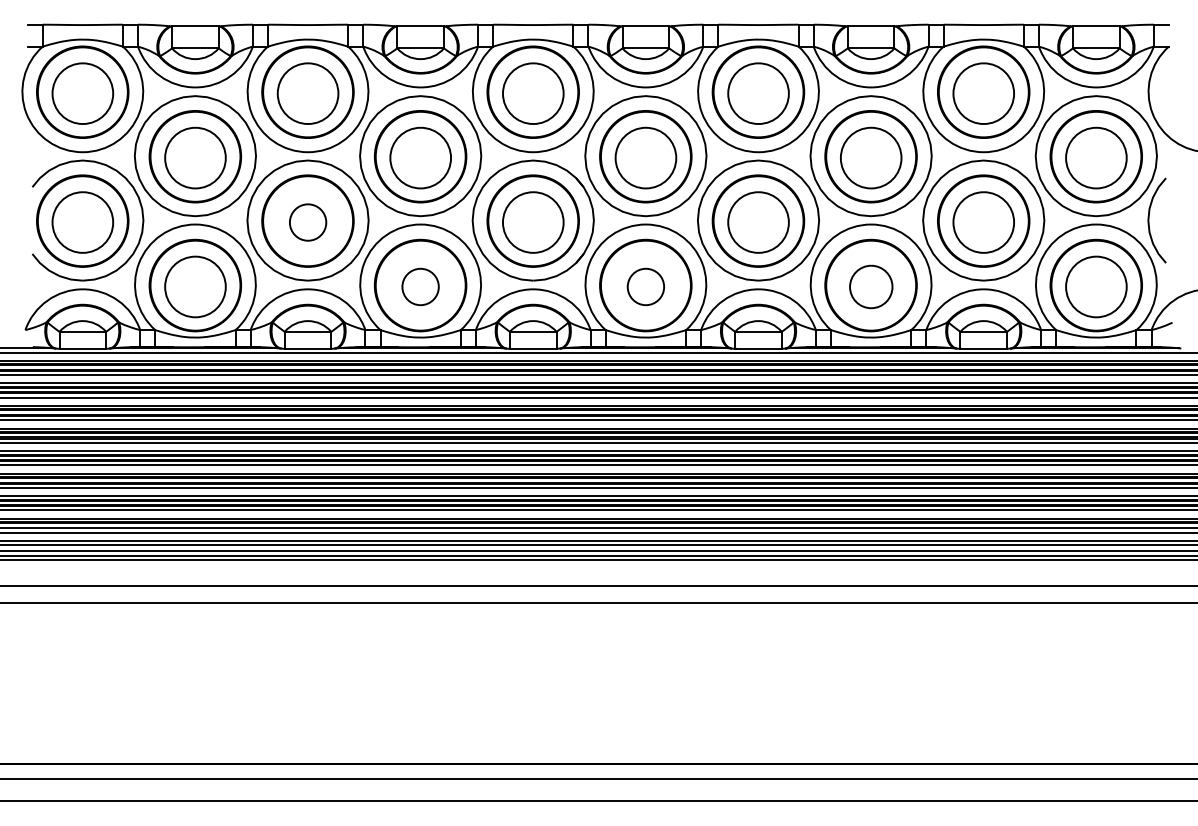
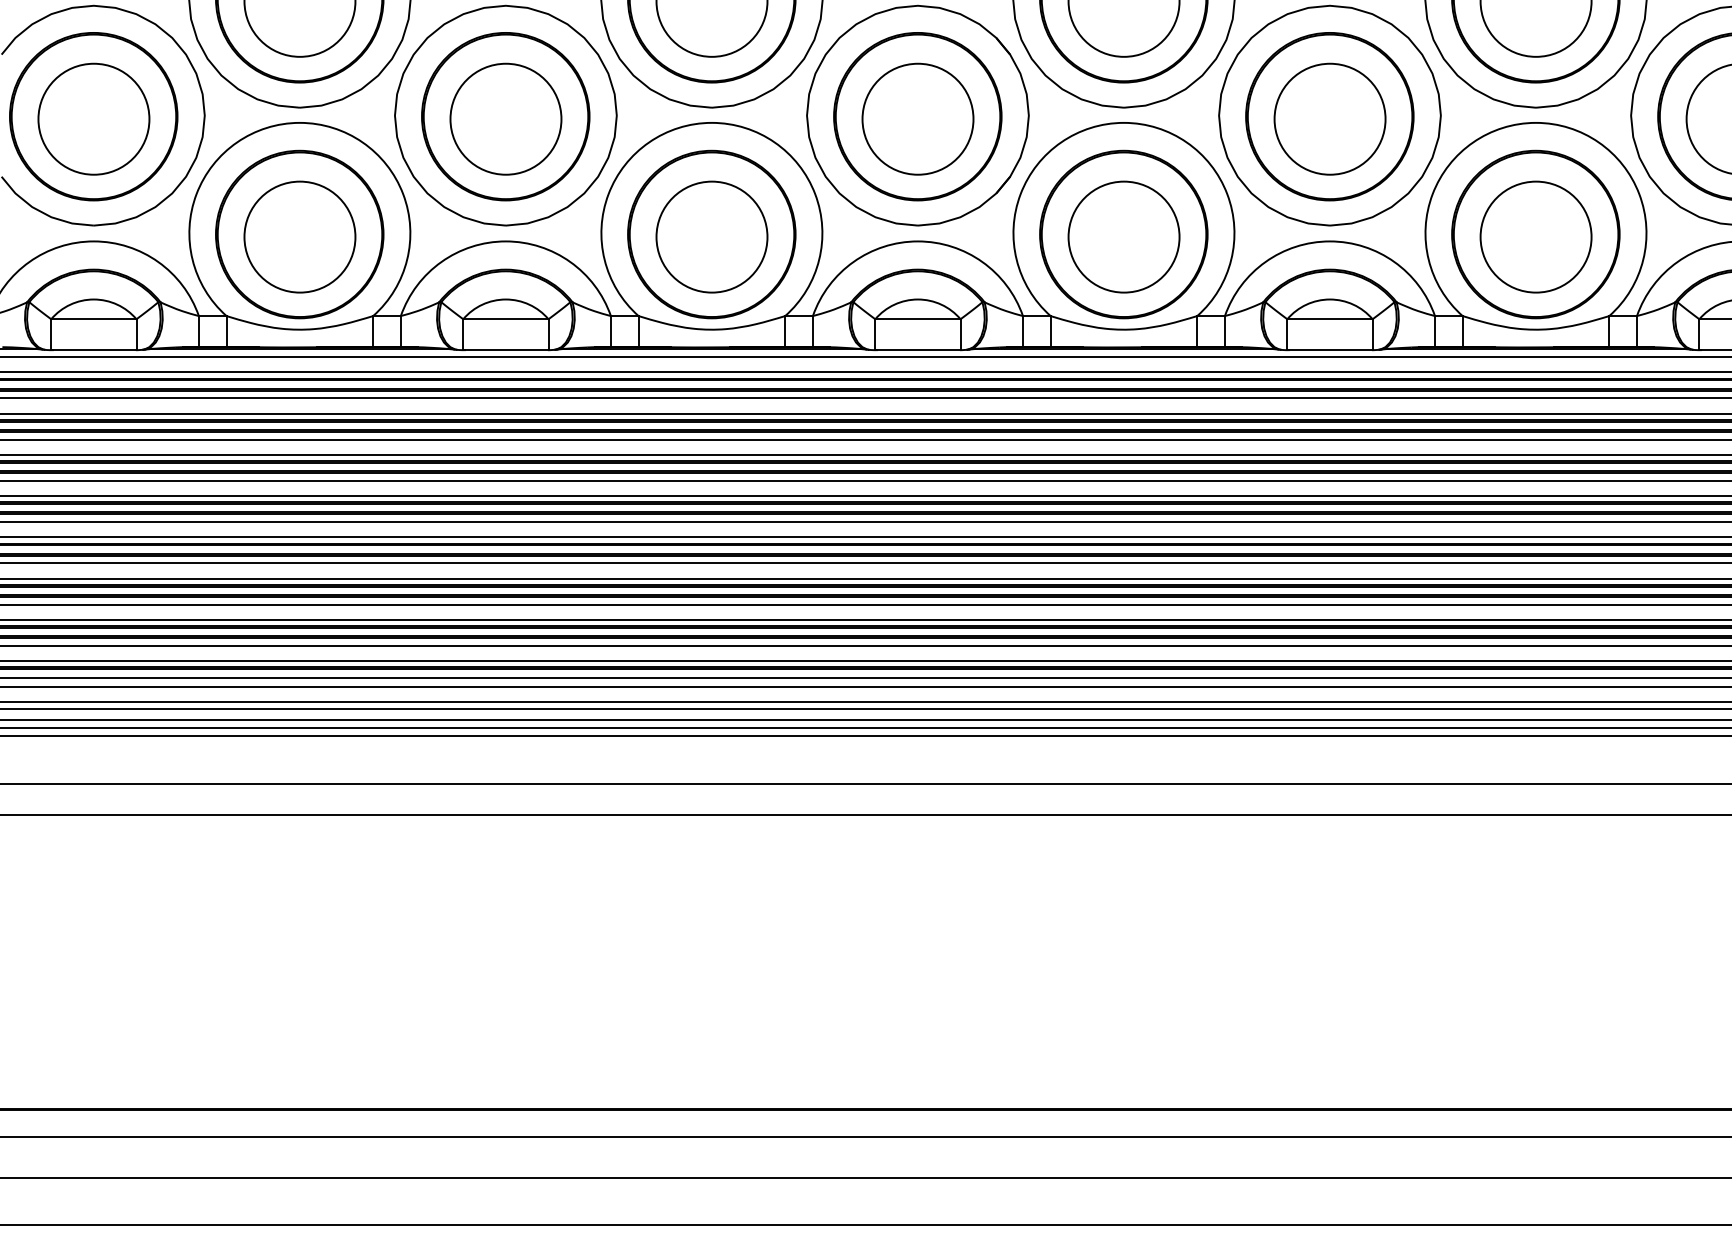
circle: (307, 222) -> (504, 119), size x1.67
circle: (420, 286) -> (711, 236), size x1.67
circle: (645, 286) -> (1123, 236), size x1.67
circle: (871, 286) -> (1536, 236), size x1.43

